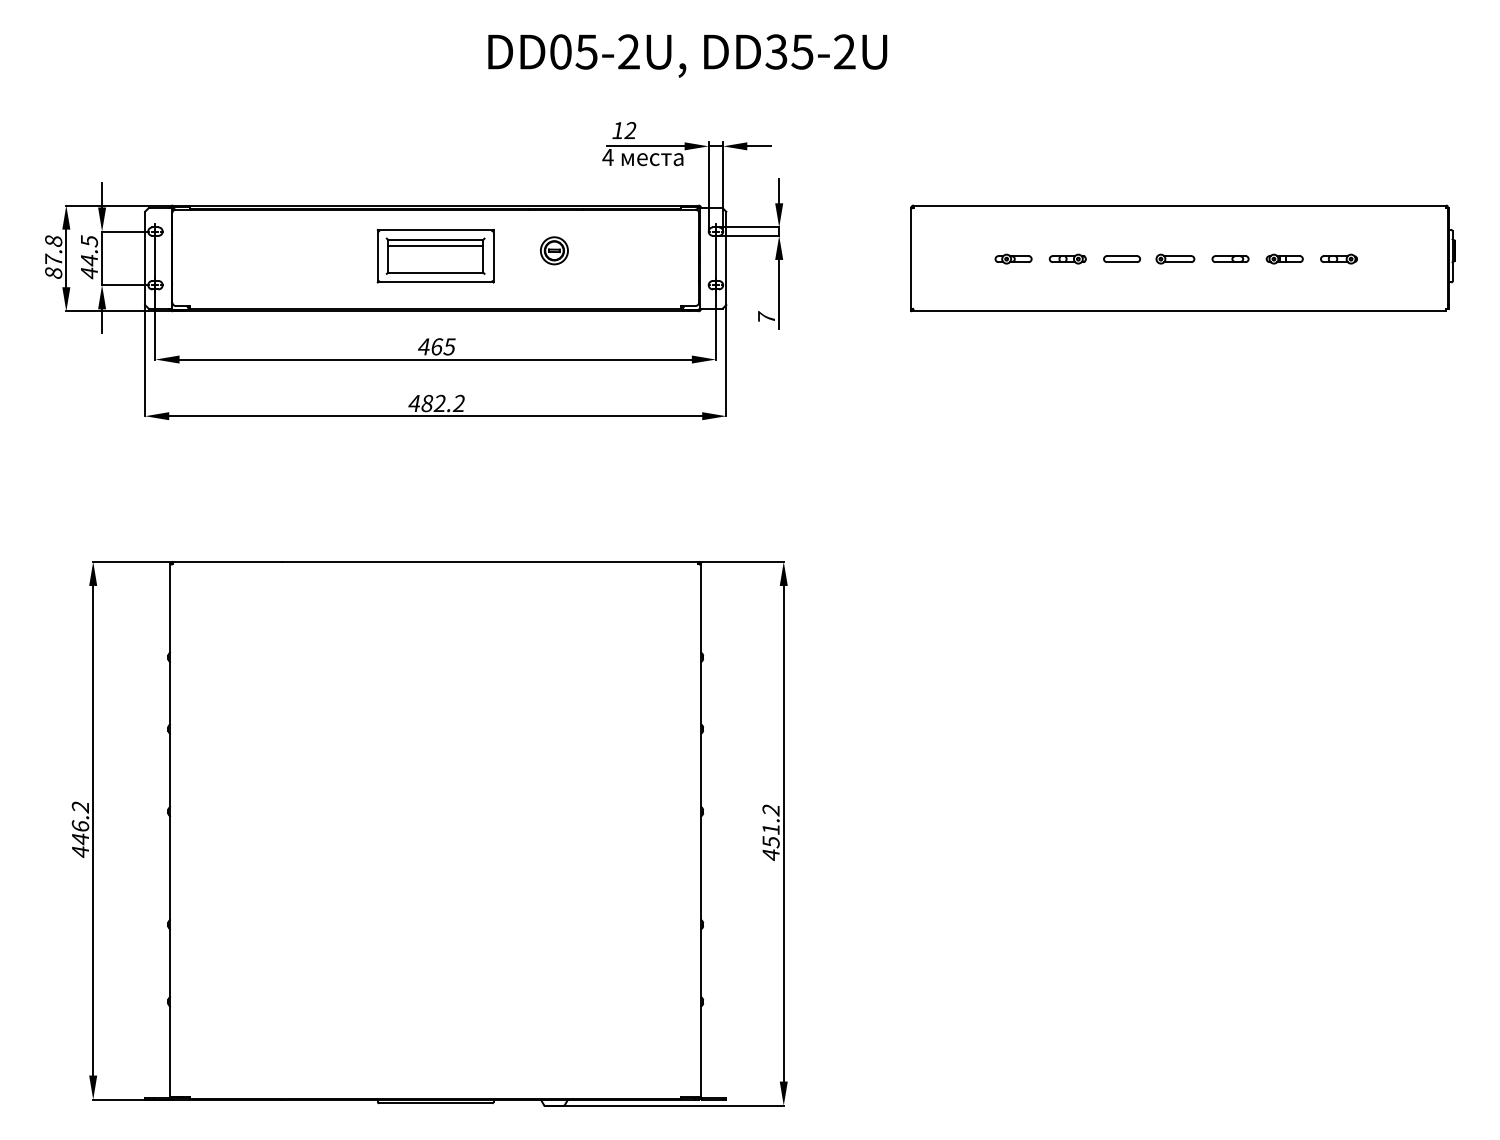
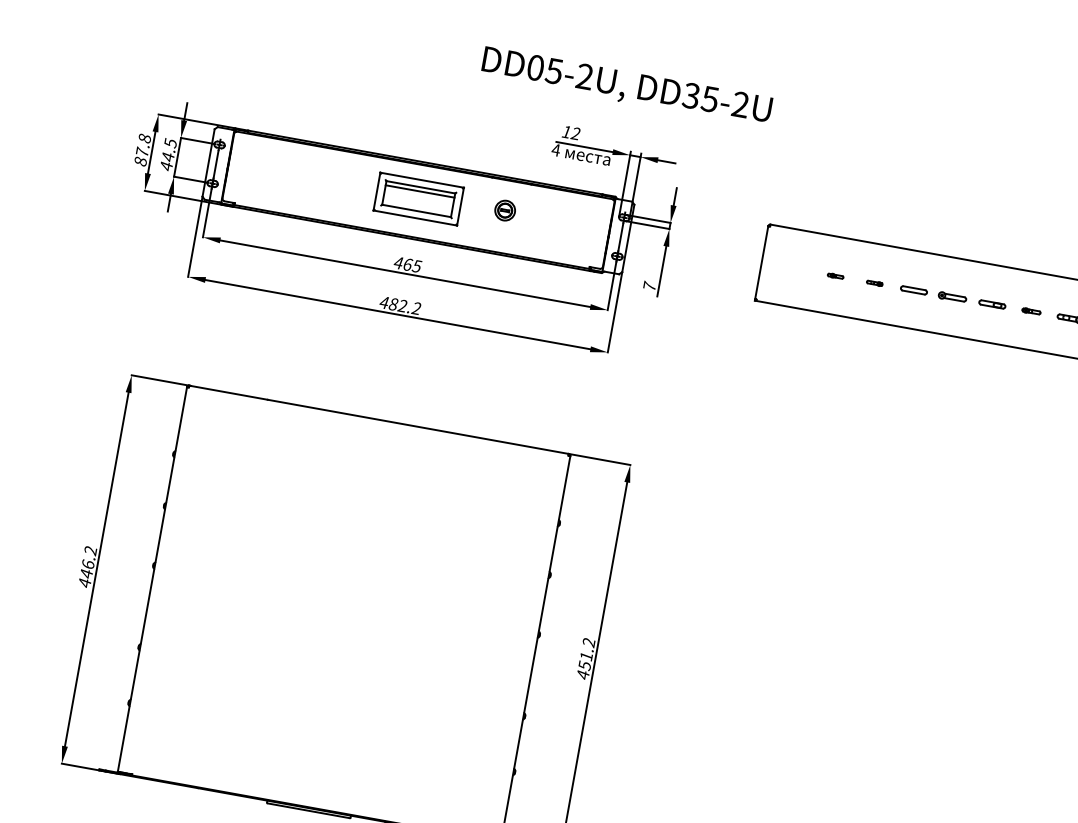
part: (1013, 258) -> (835, 275), size x0.6
part: (1067, 258) -> (874, 282), size x0.6
part: (1284, 258) -> (1031, 311), size x0.7

